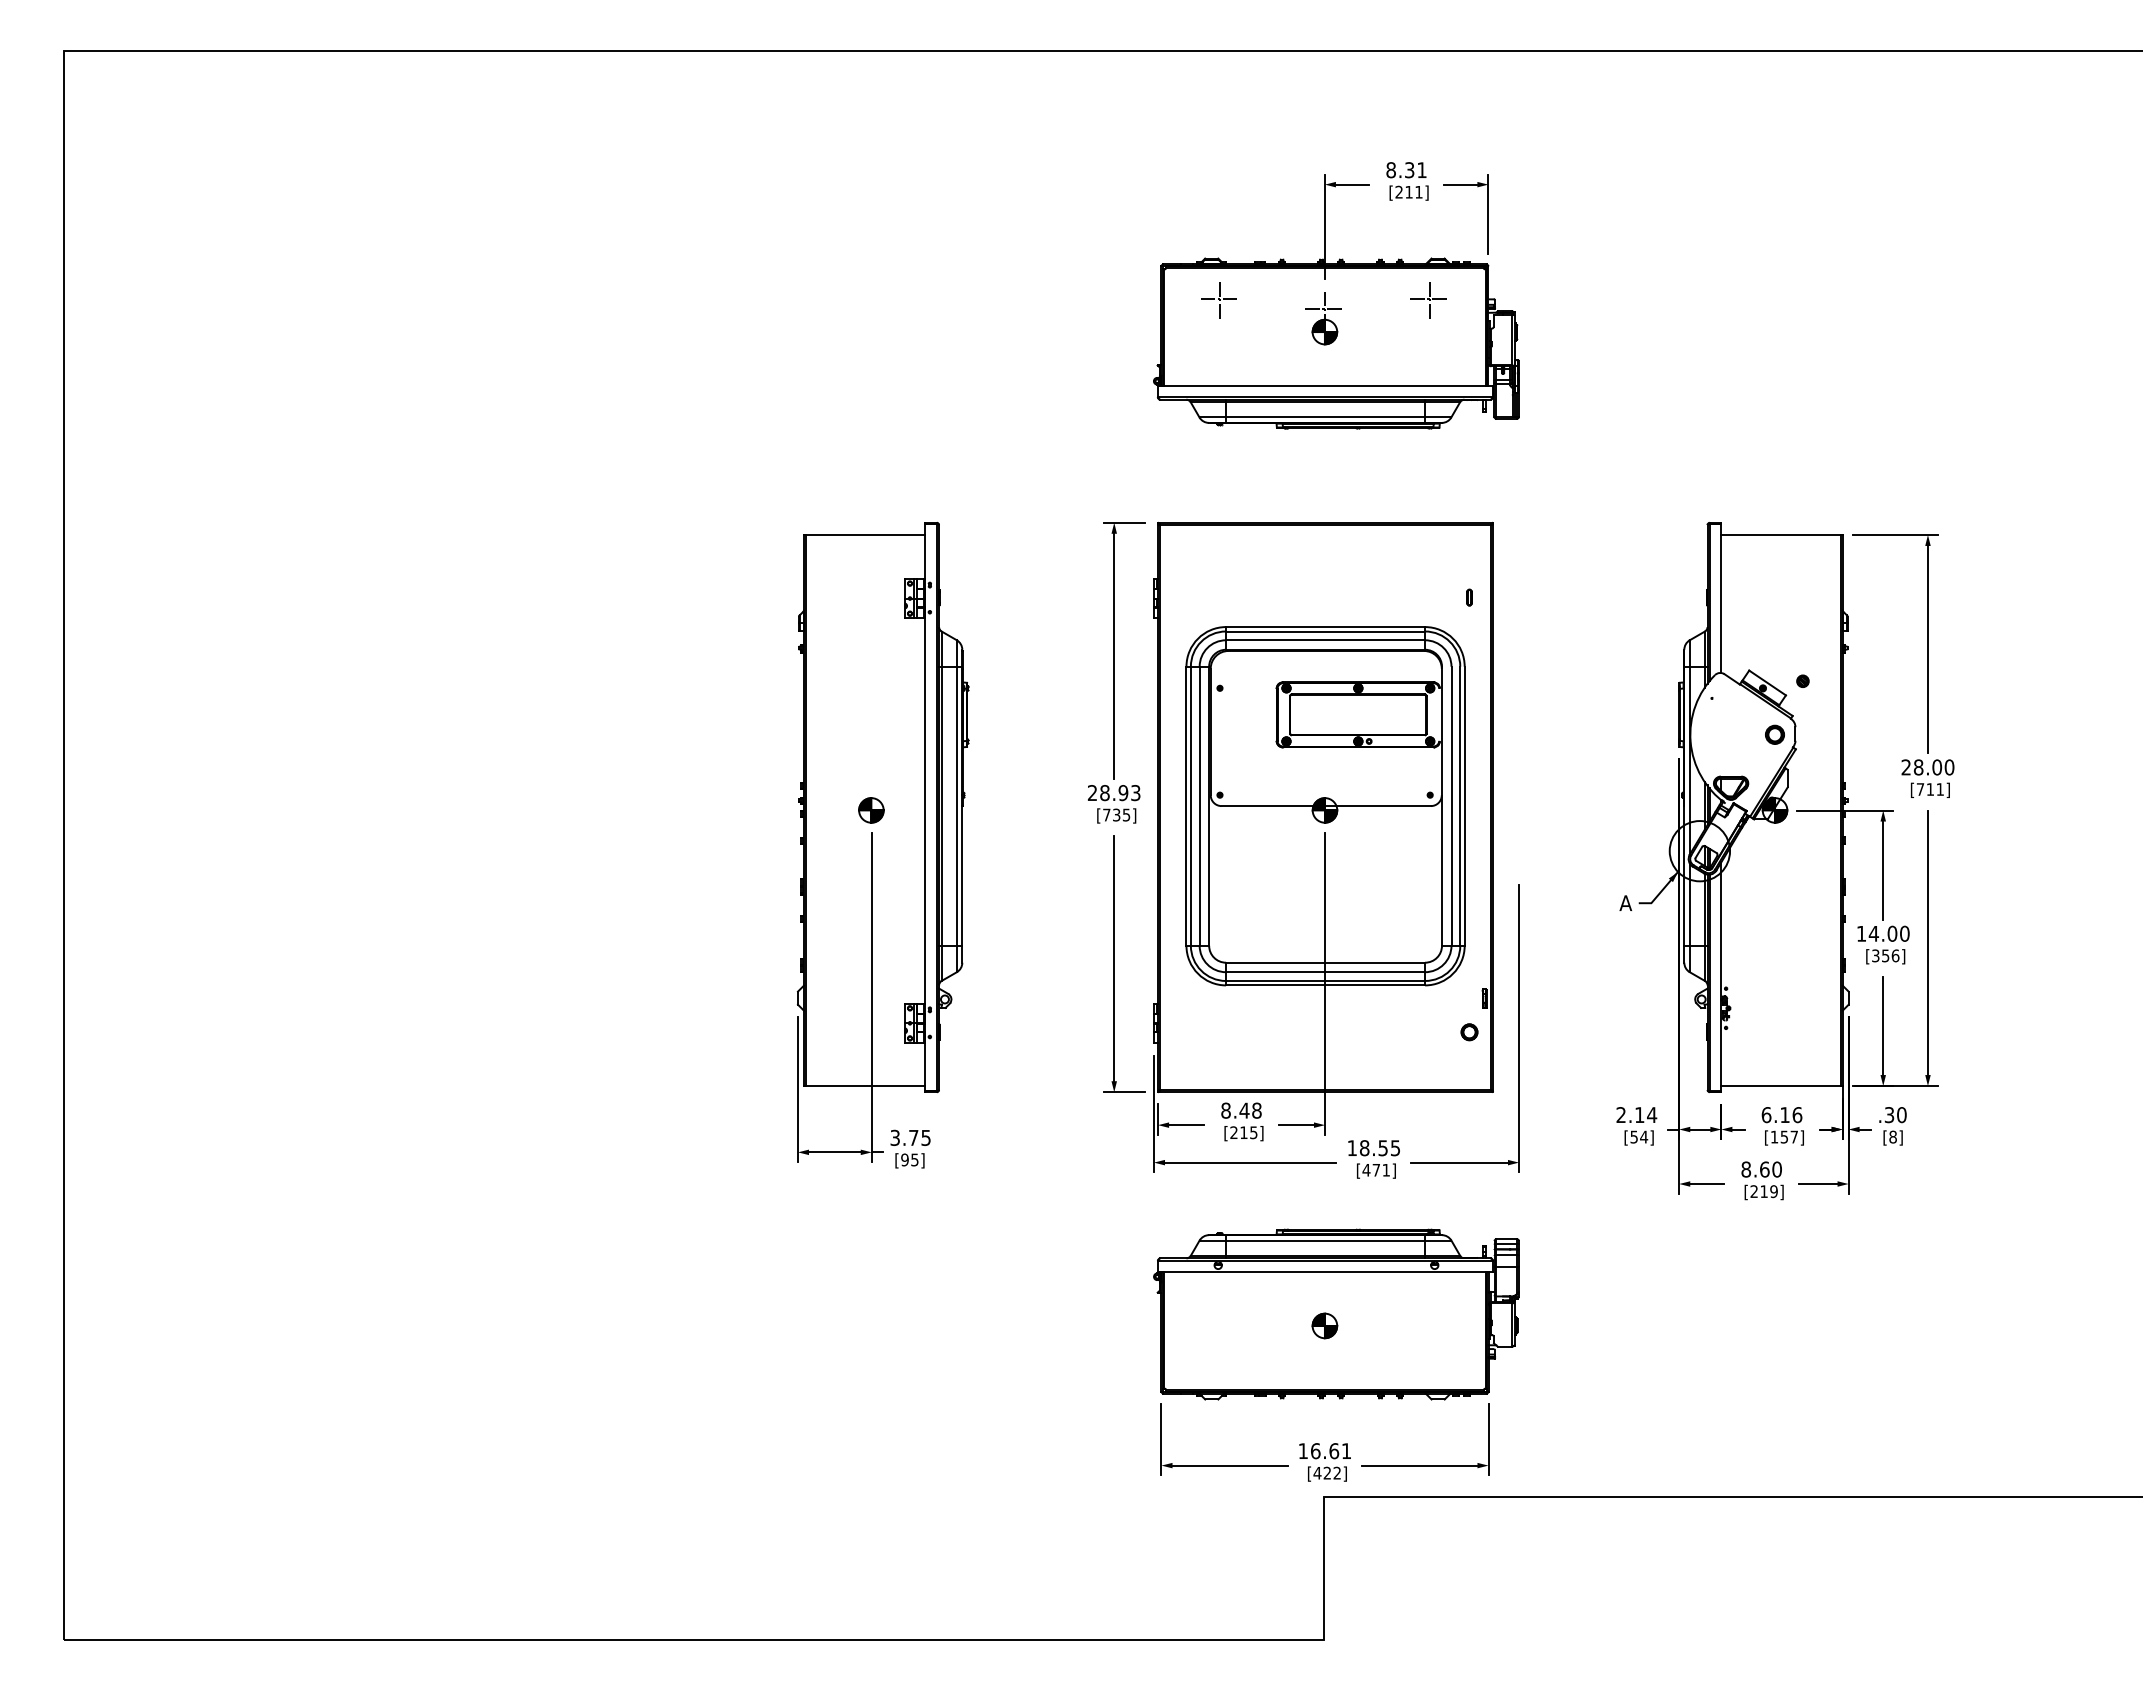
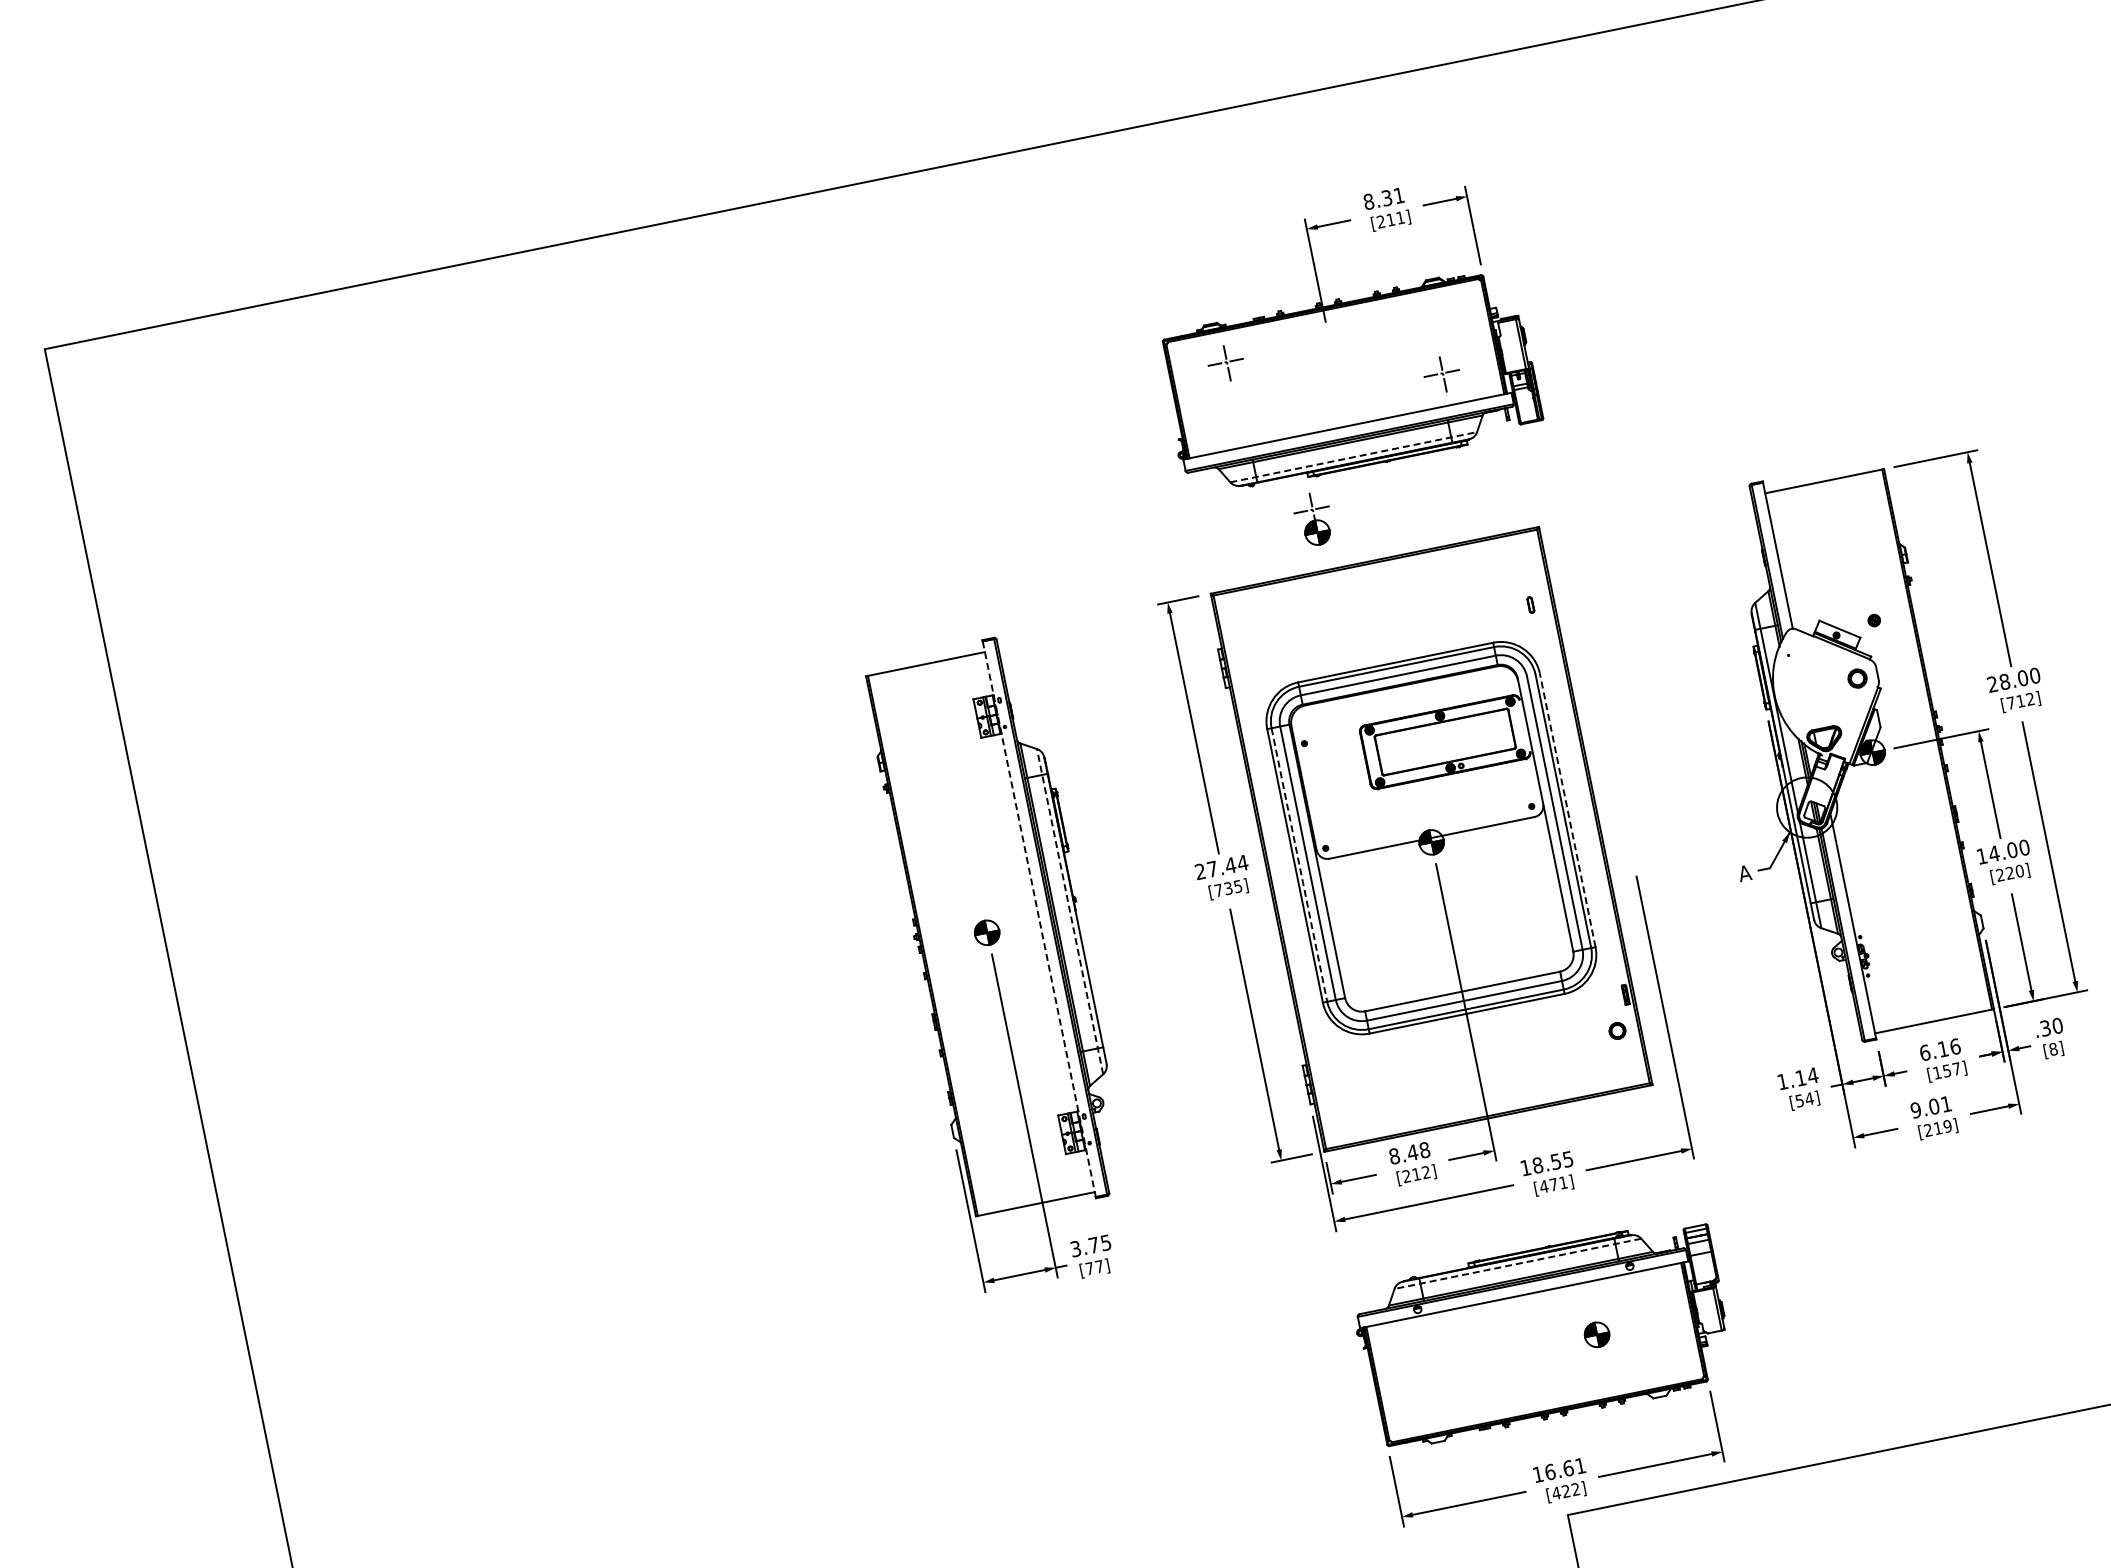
part: (1428, 300) -> (1442, 374), moved
part: (1323, 318) -> (1313, 519), moved
line: (1325, 417) -> (1353, 457), solid -> dashed
text: (1939, 789) -> (2029, 699), [711] -> [712]
text: (1120, 793) -> (1227, 866), 28.93 -> 27.44
line: (956, 806) -> (1069, 912), solid -> dashed
line: (1190, 806) -> (1299, 865), solid -> dashed
line: (1464, 806) -> (1567, 810), solid -> dashed
line: (925, 807) -> (1039, 919), solid -> dashed
text: (1885, 955) -> (2009, 872), [356] -> [220]
text: (1620, 1114) -> (1781, 1081), 2.14 -> 1.14
text: (1253, 1132) -> (1425, 1172), [215] -> [212]
text: (909, 1159) -> (1094, 1267), [95] -> [77]
text: (1761, 1169) -> (1930, 1107), 8.60 -> 9.01
line: (1325, 1240) -> (1517, 1263), solid -> dashed
part: (1324, 1325) -> (1596, 1334), moved

